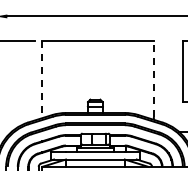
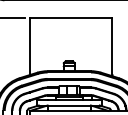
line: (153, 79) -> (112, 46), dashed -> solid
line: (42, 80) -> (30, 47), dashed -> solid

